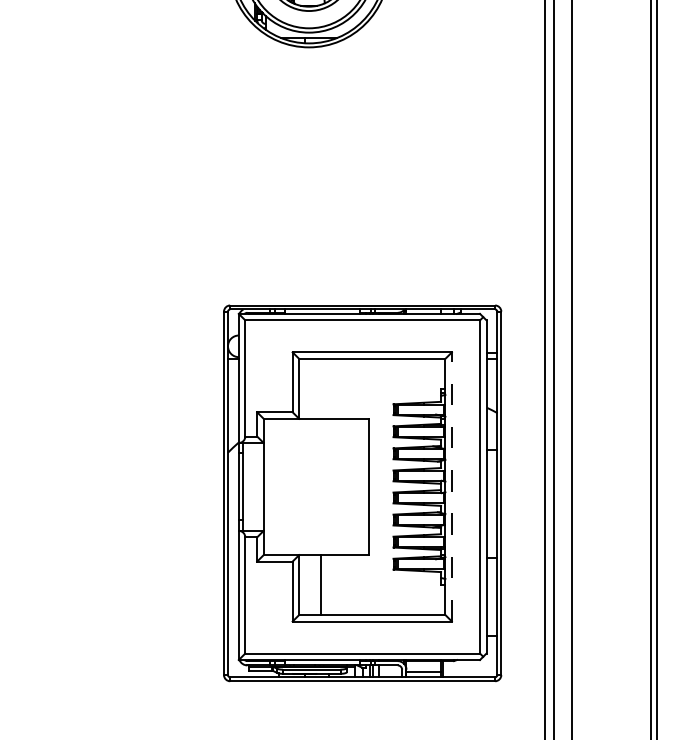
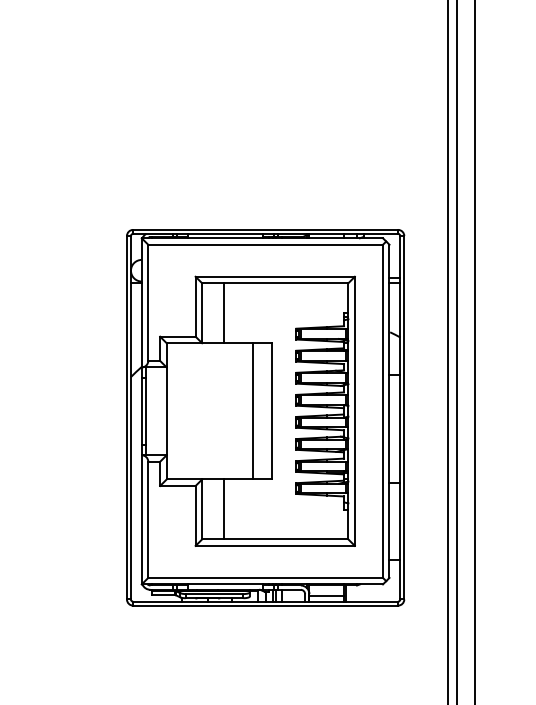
line: (320, 388) -> (223, 312), added
line: (350, 486) -> (253, 410), added
line: (451, 486) -> (354, 410), dashed -> solid

